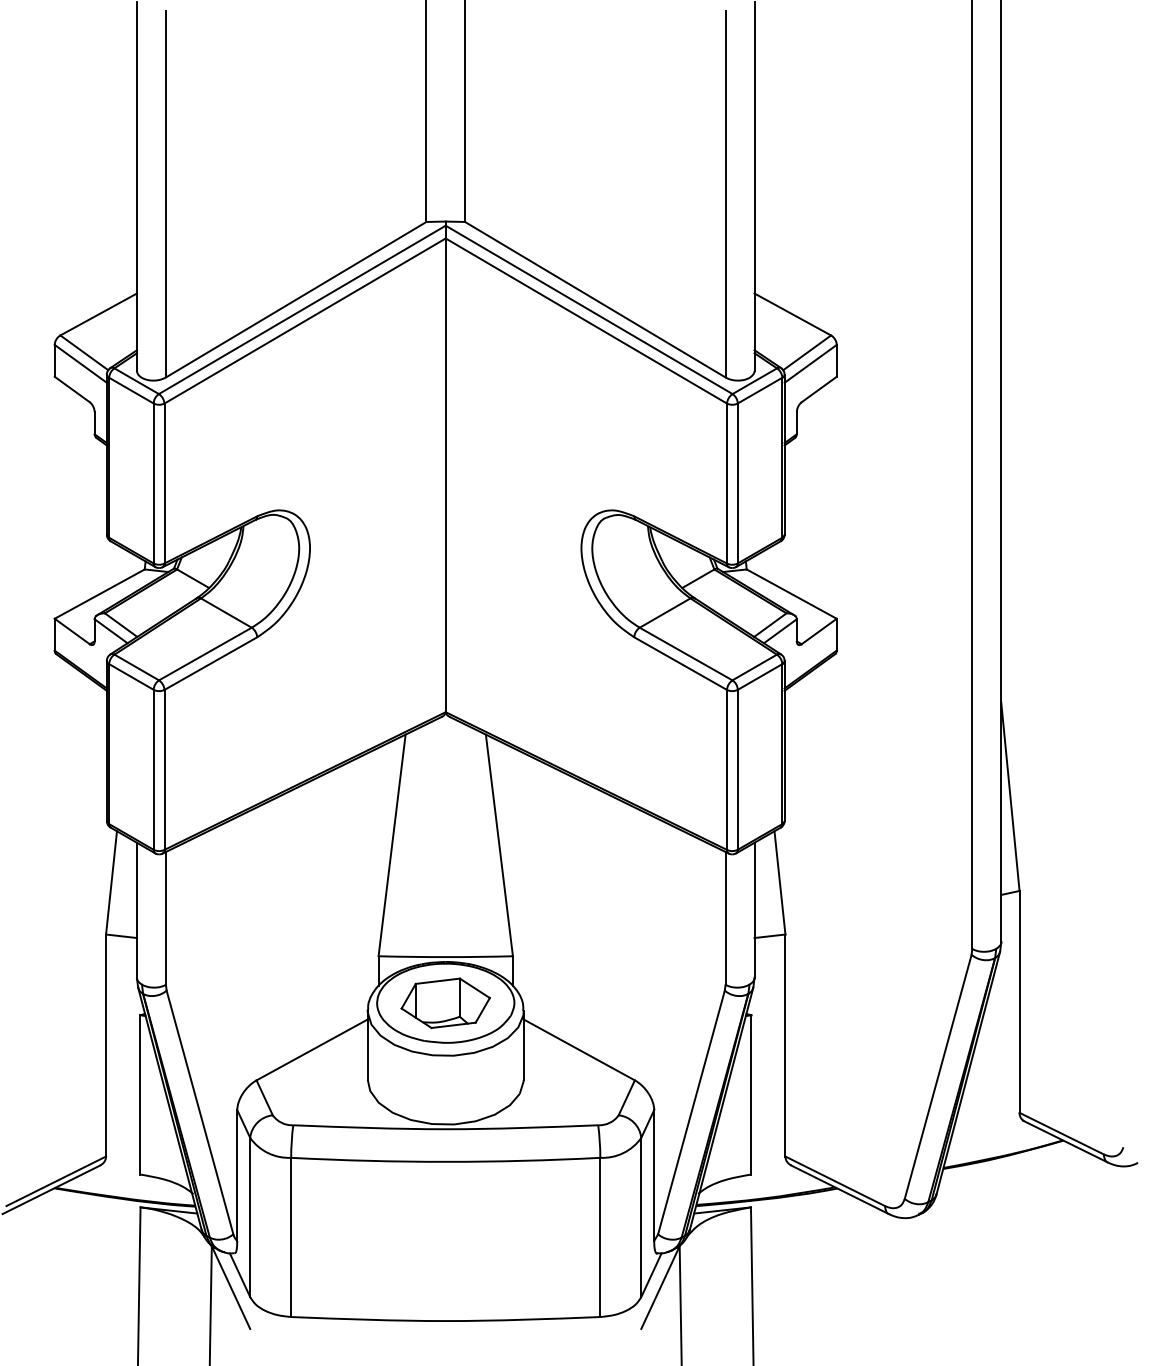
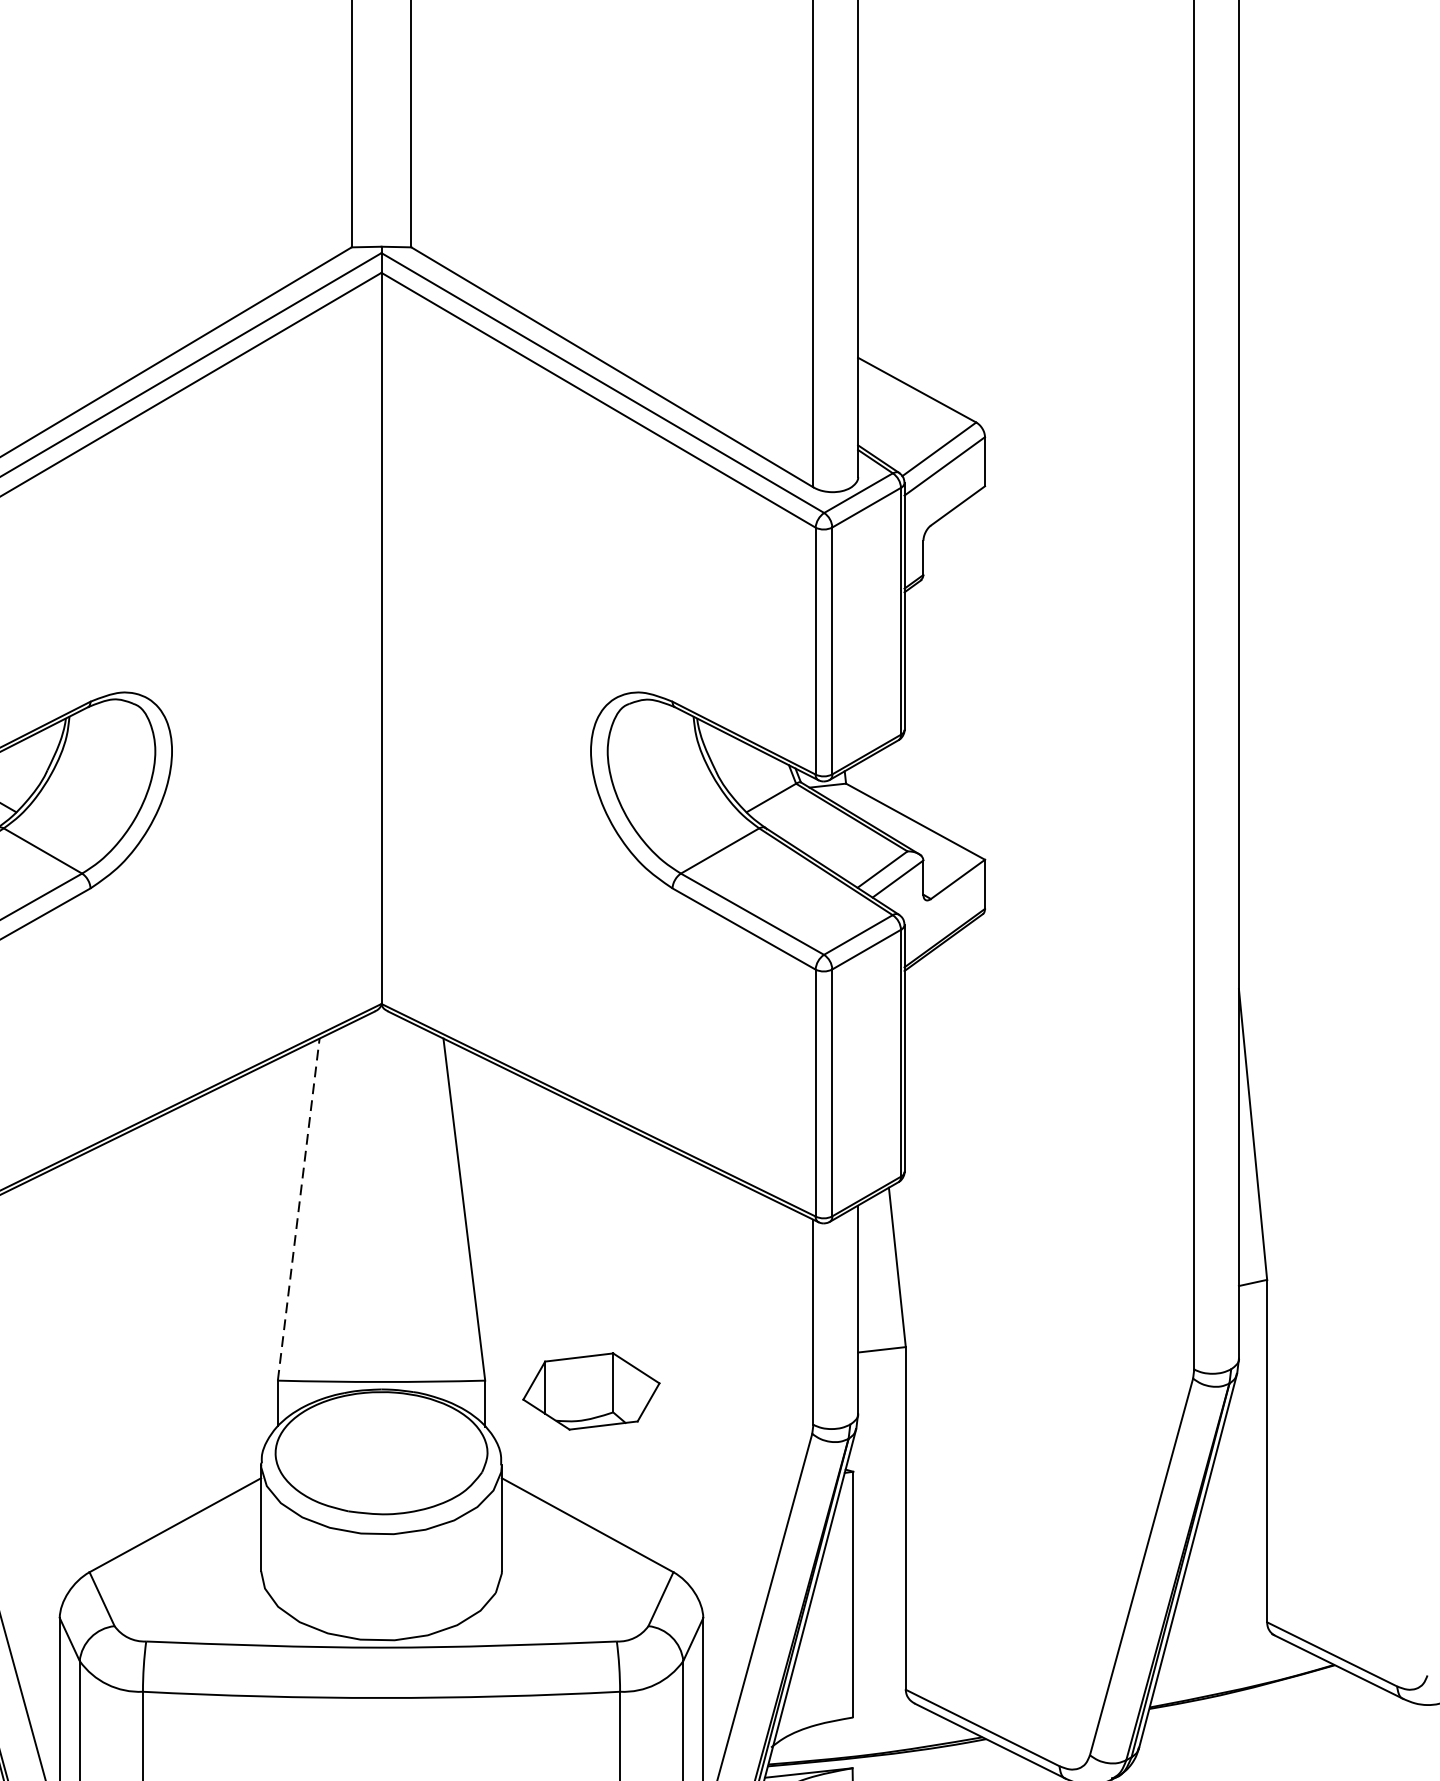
line: (392, 845) -> (299, 1209), solid -> dashed
part: (445, 1002) -> (591, 1390), moved

